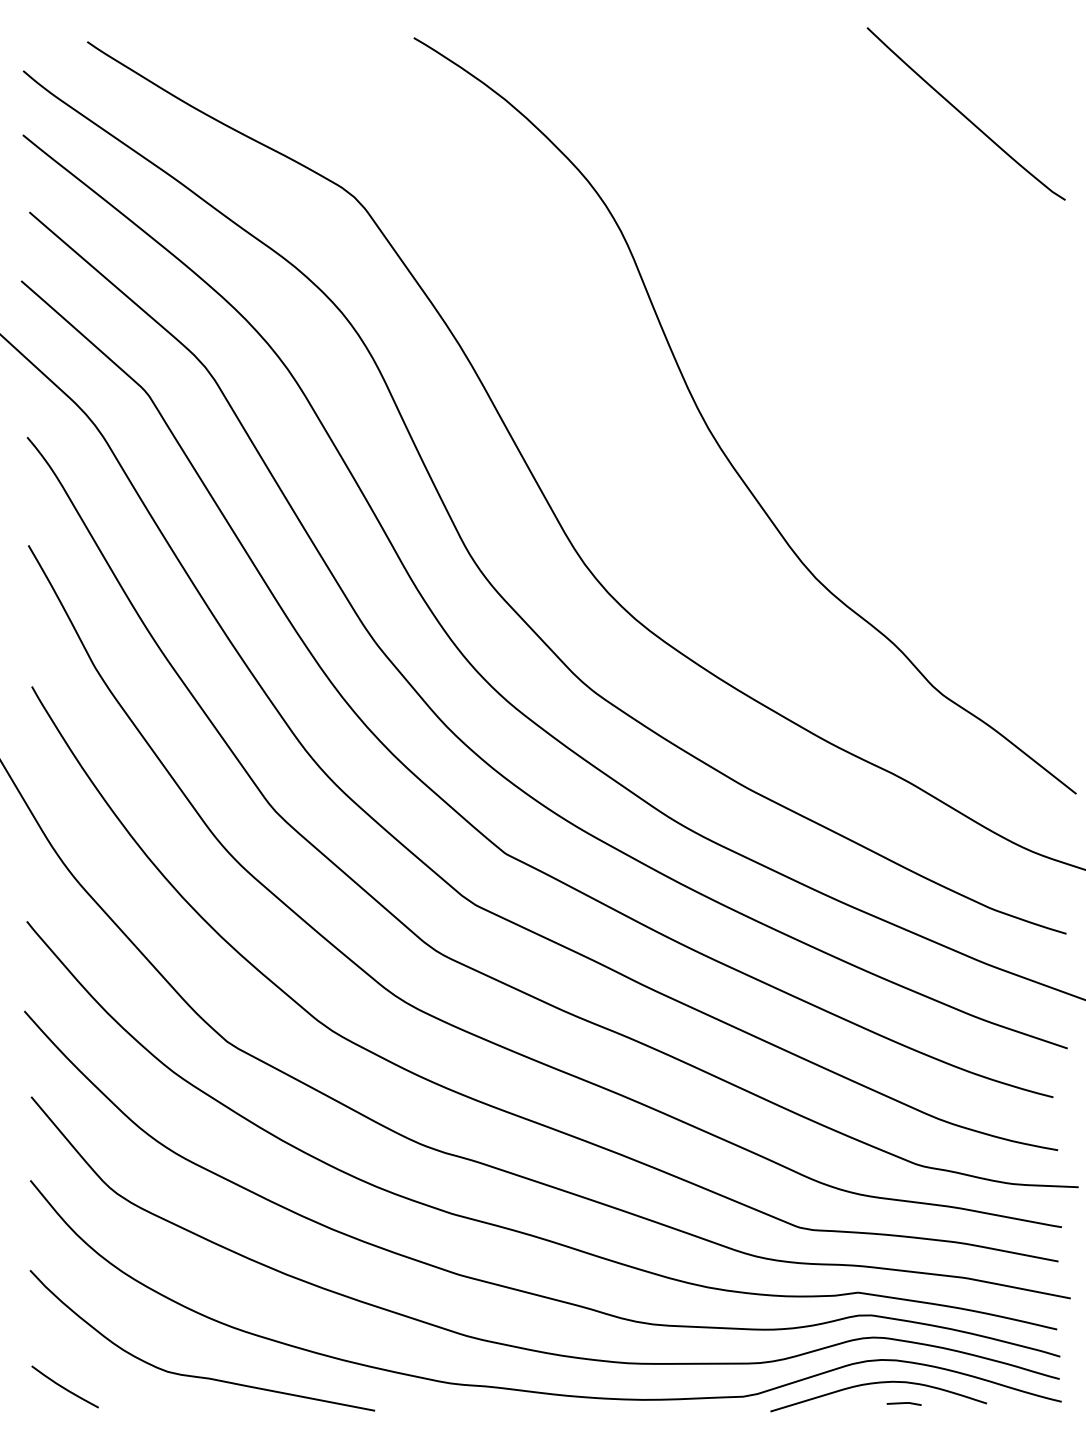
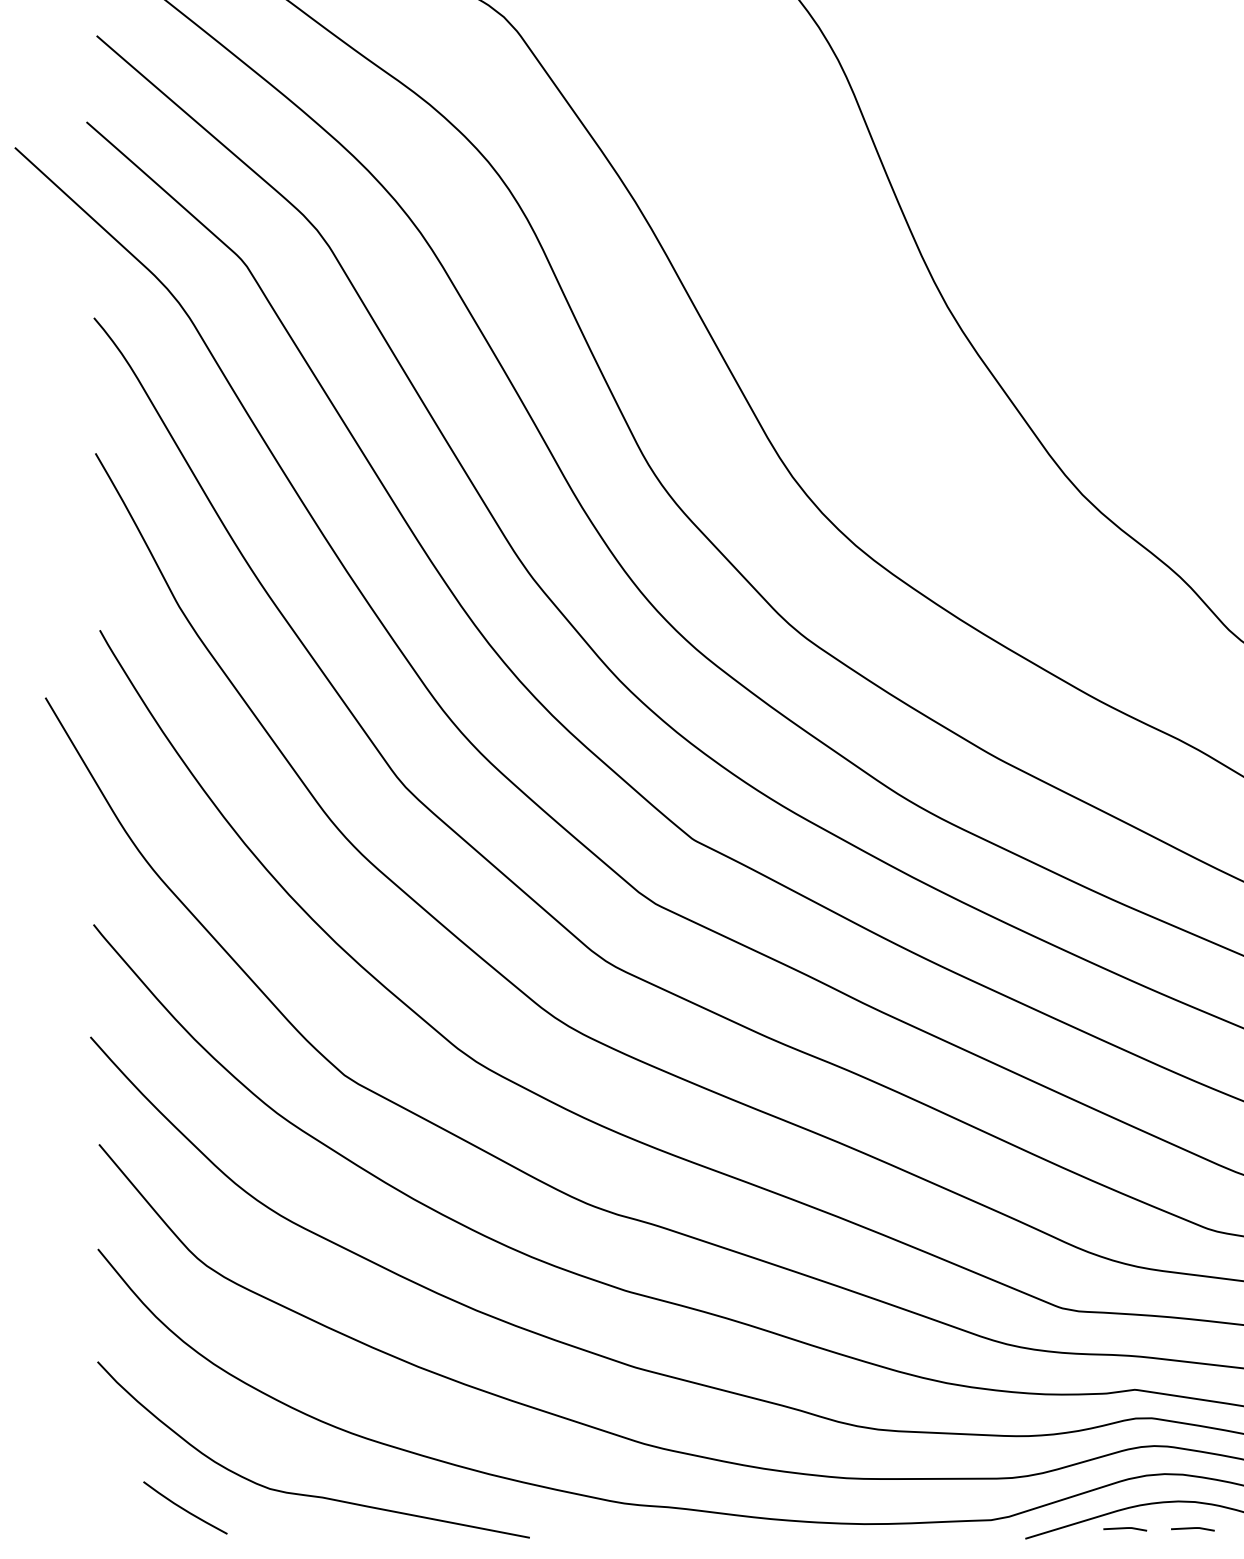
curve: (63, 1386) -> (183, 1507), moved
line: (849, 1403) -> (1124, 1528), added

